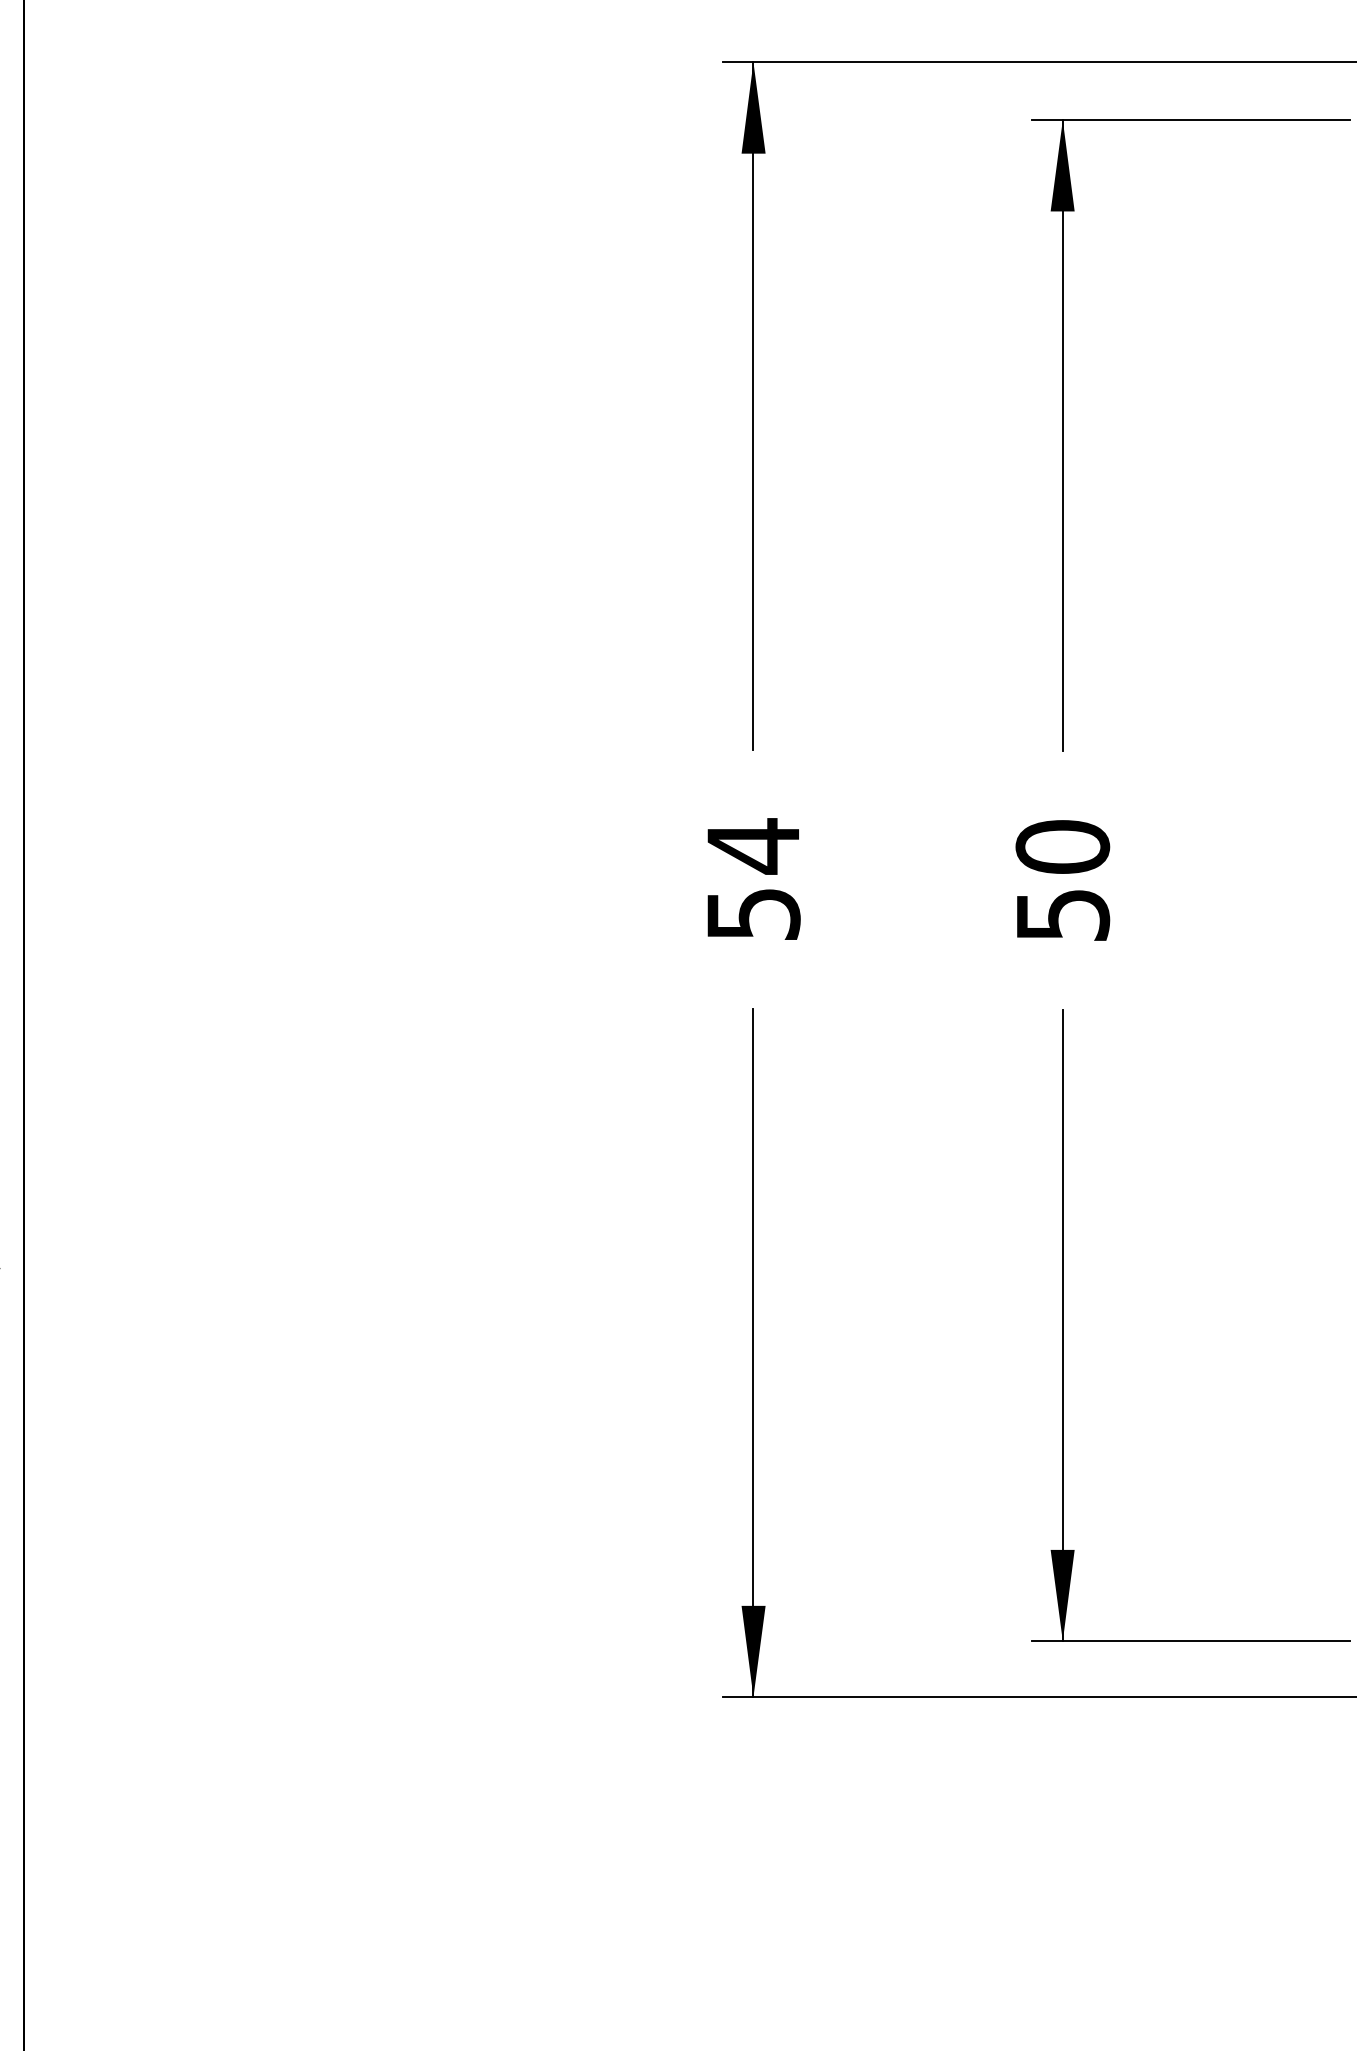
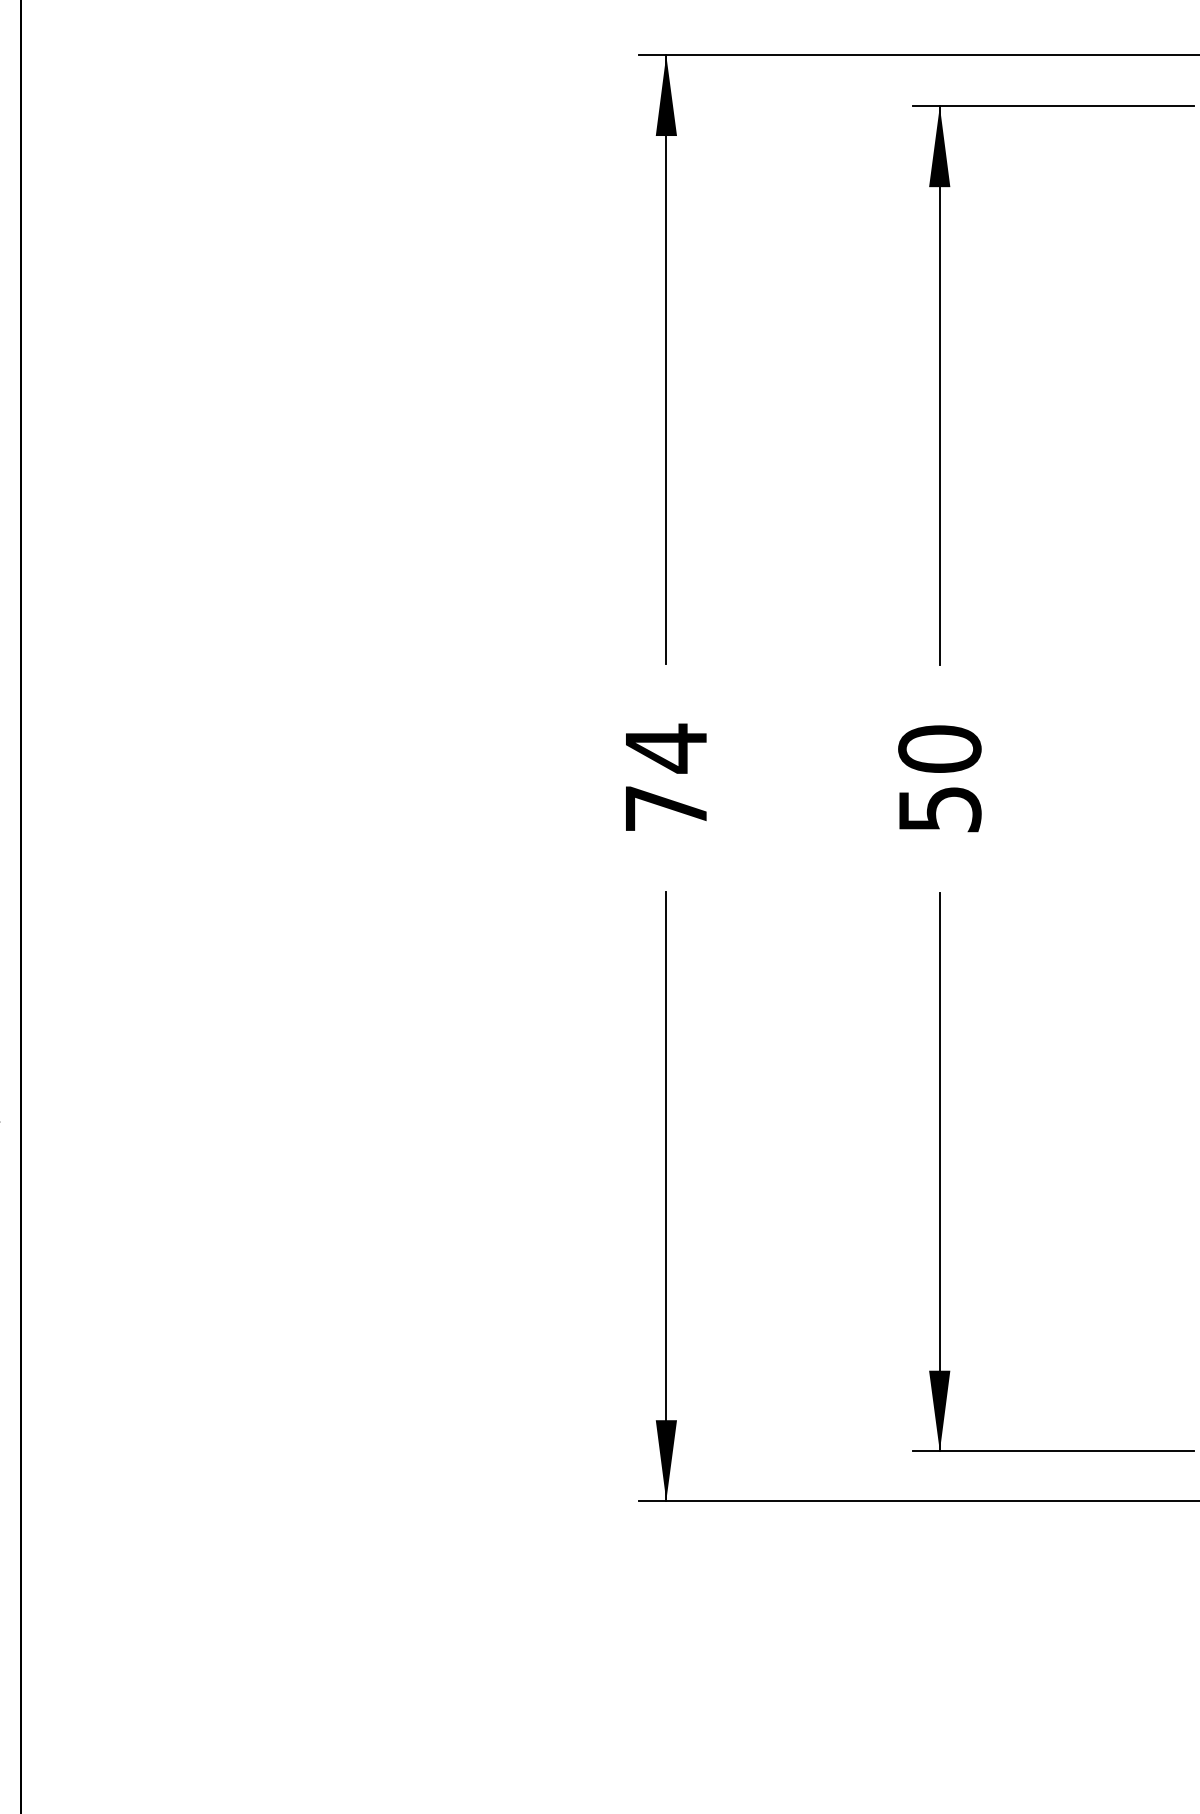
text: (753, 914) -> (666, 808), 54 -> 74

